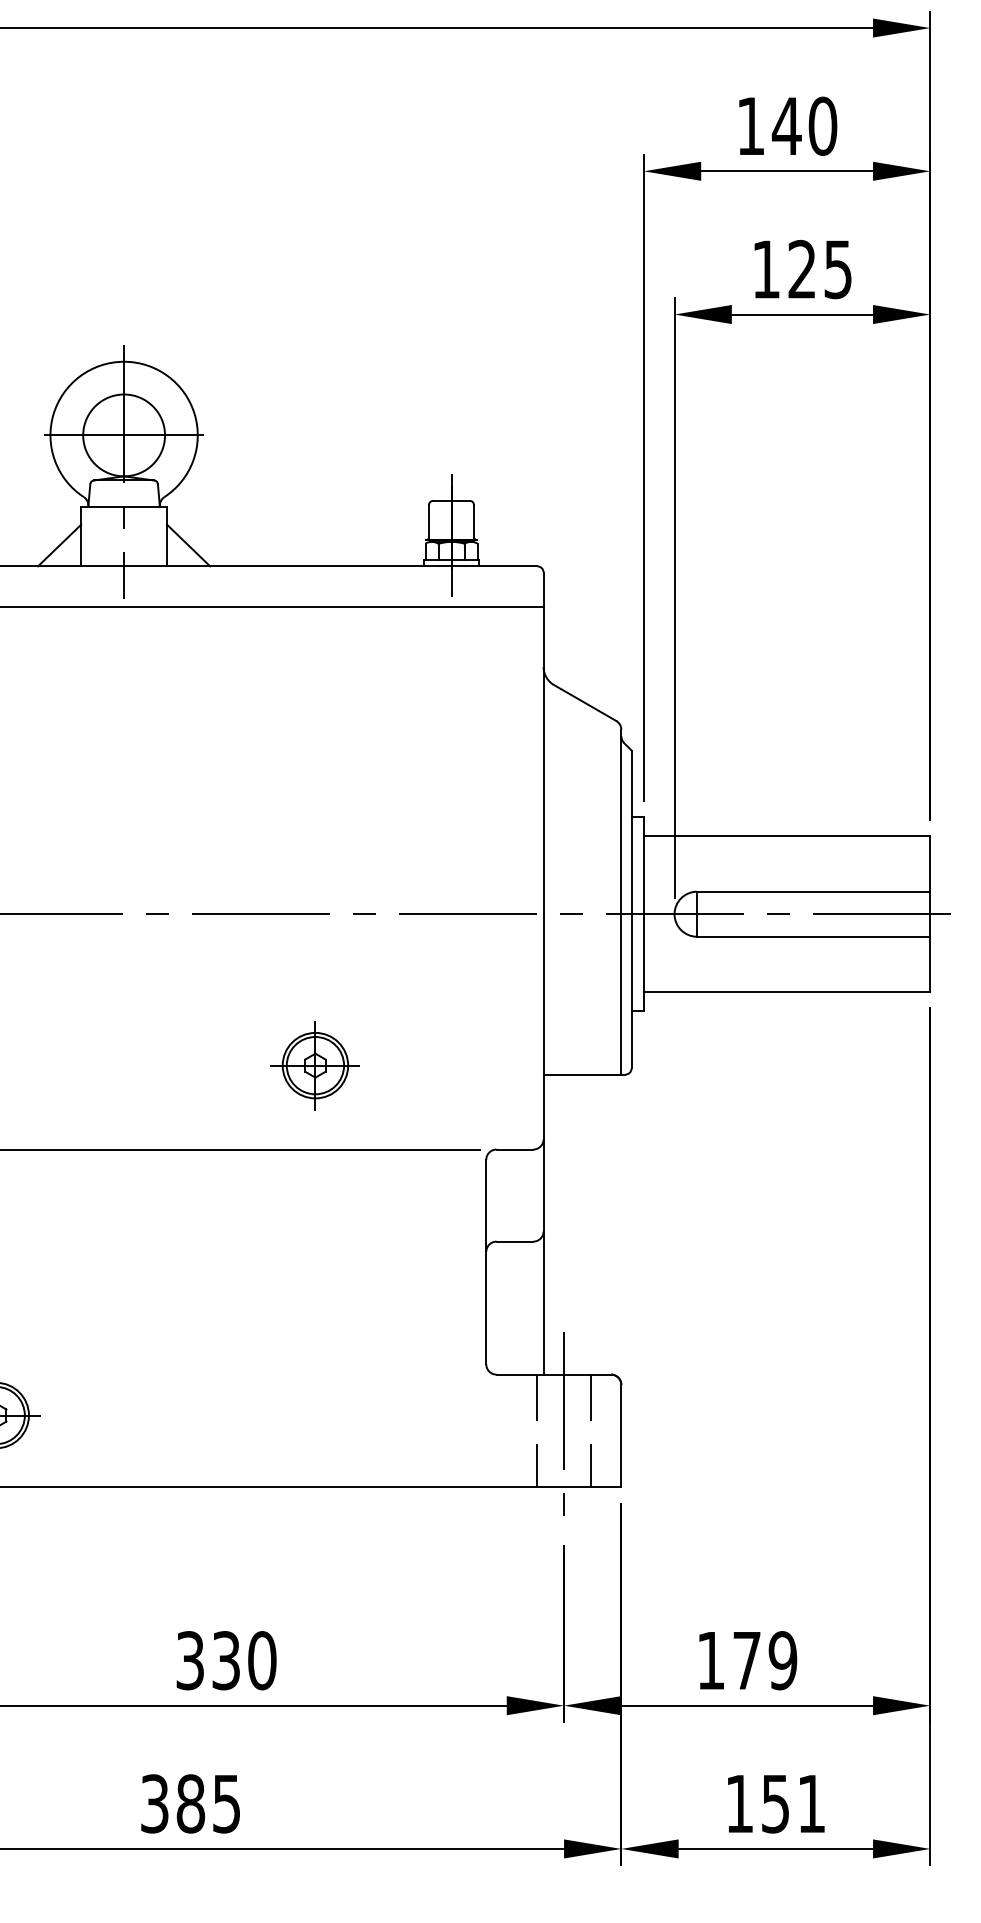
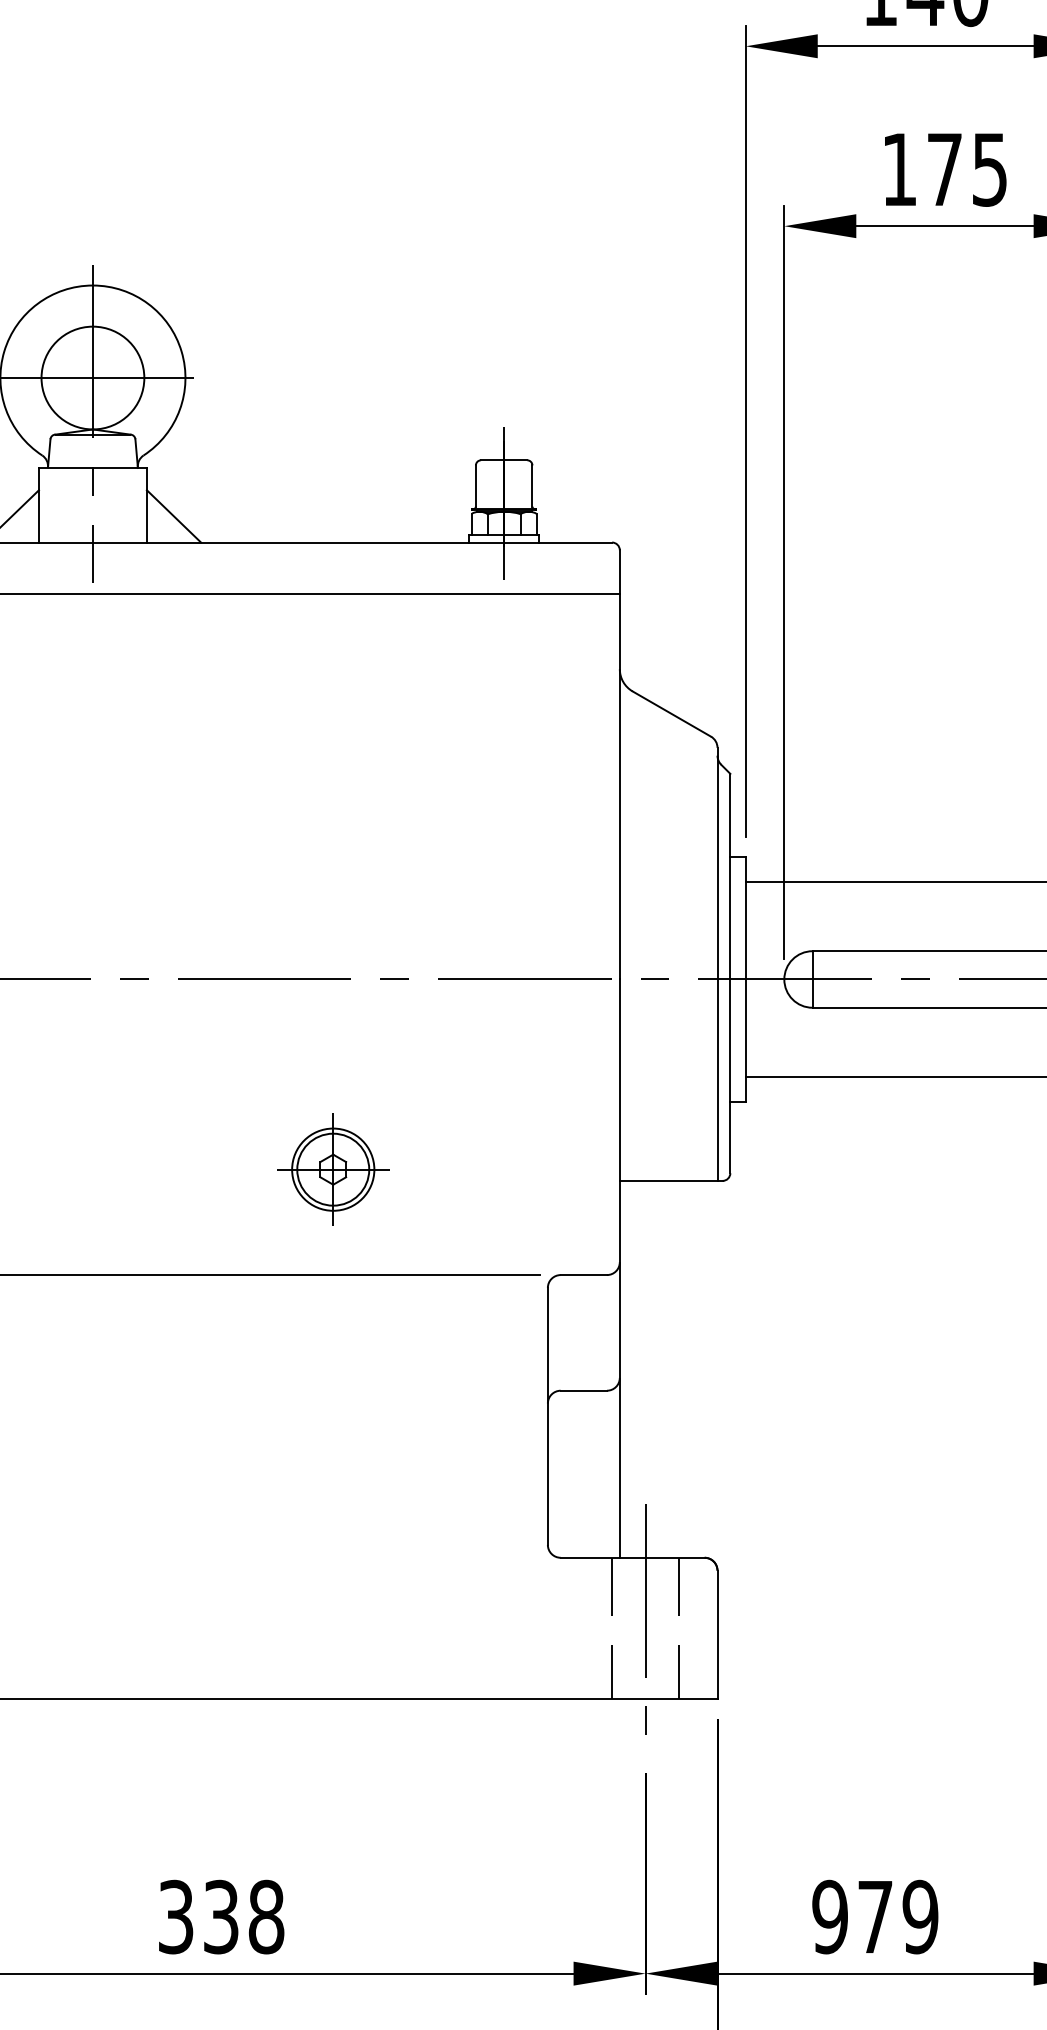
text: (801, 268) -> (943, 168), 125 -> 175
text: (262, 1660) -> (266, 1916), 330 -> 338
text: (710, 1660) -> (829, 1916), 179 -> 979

